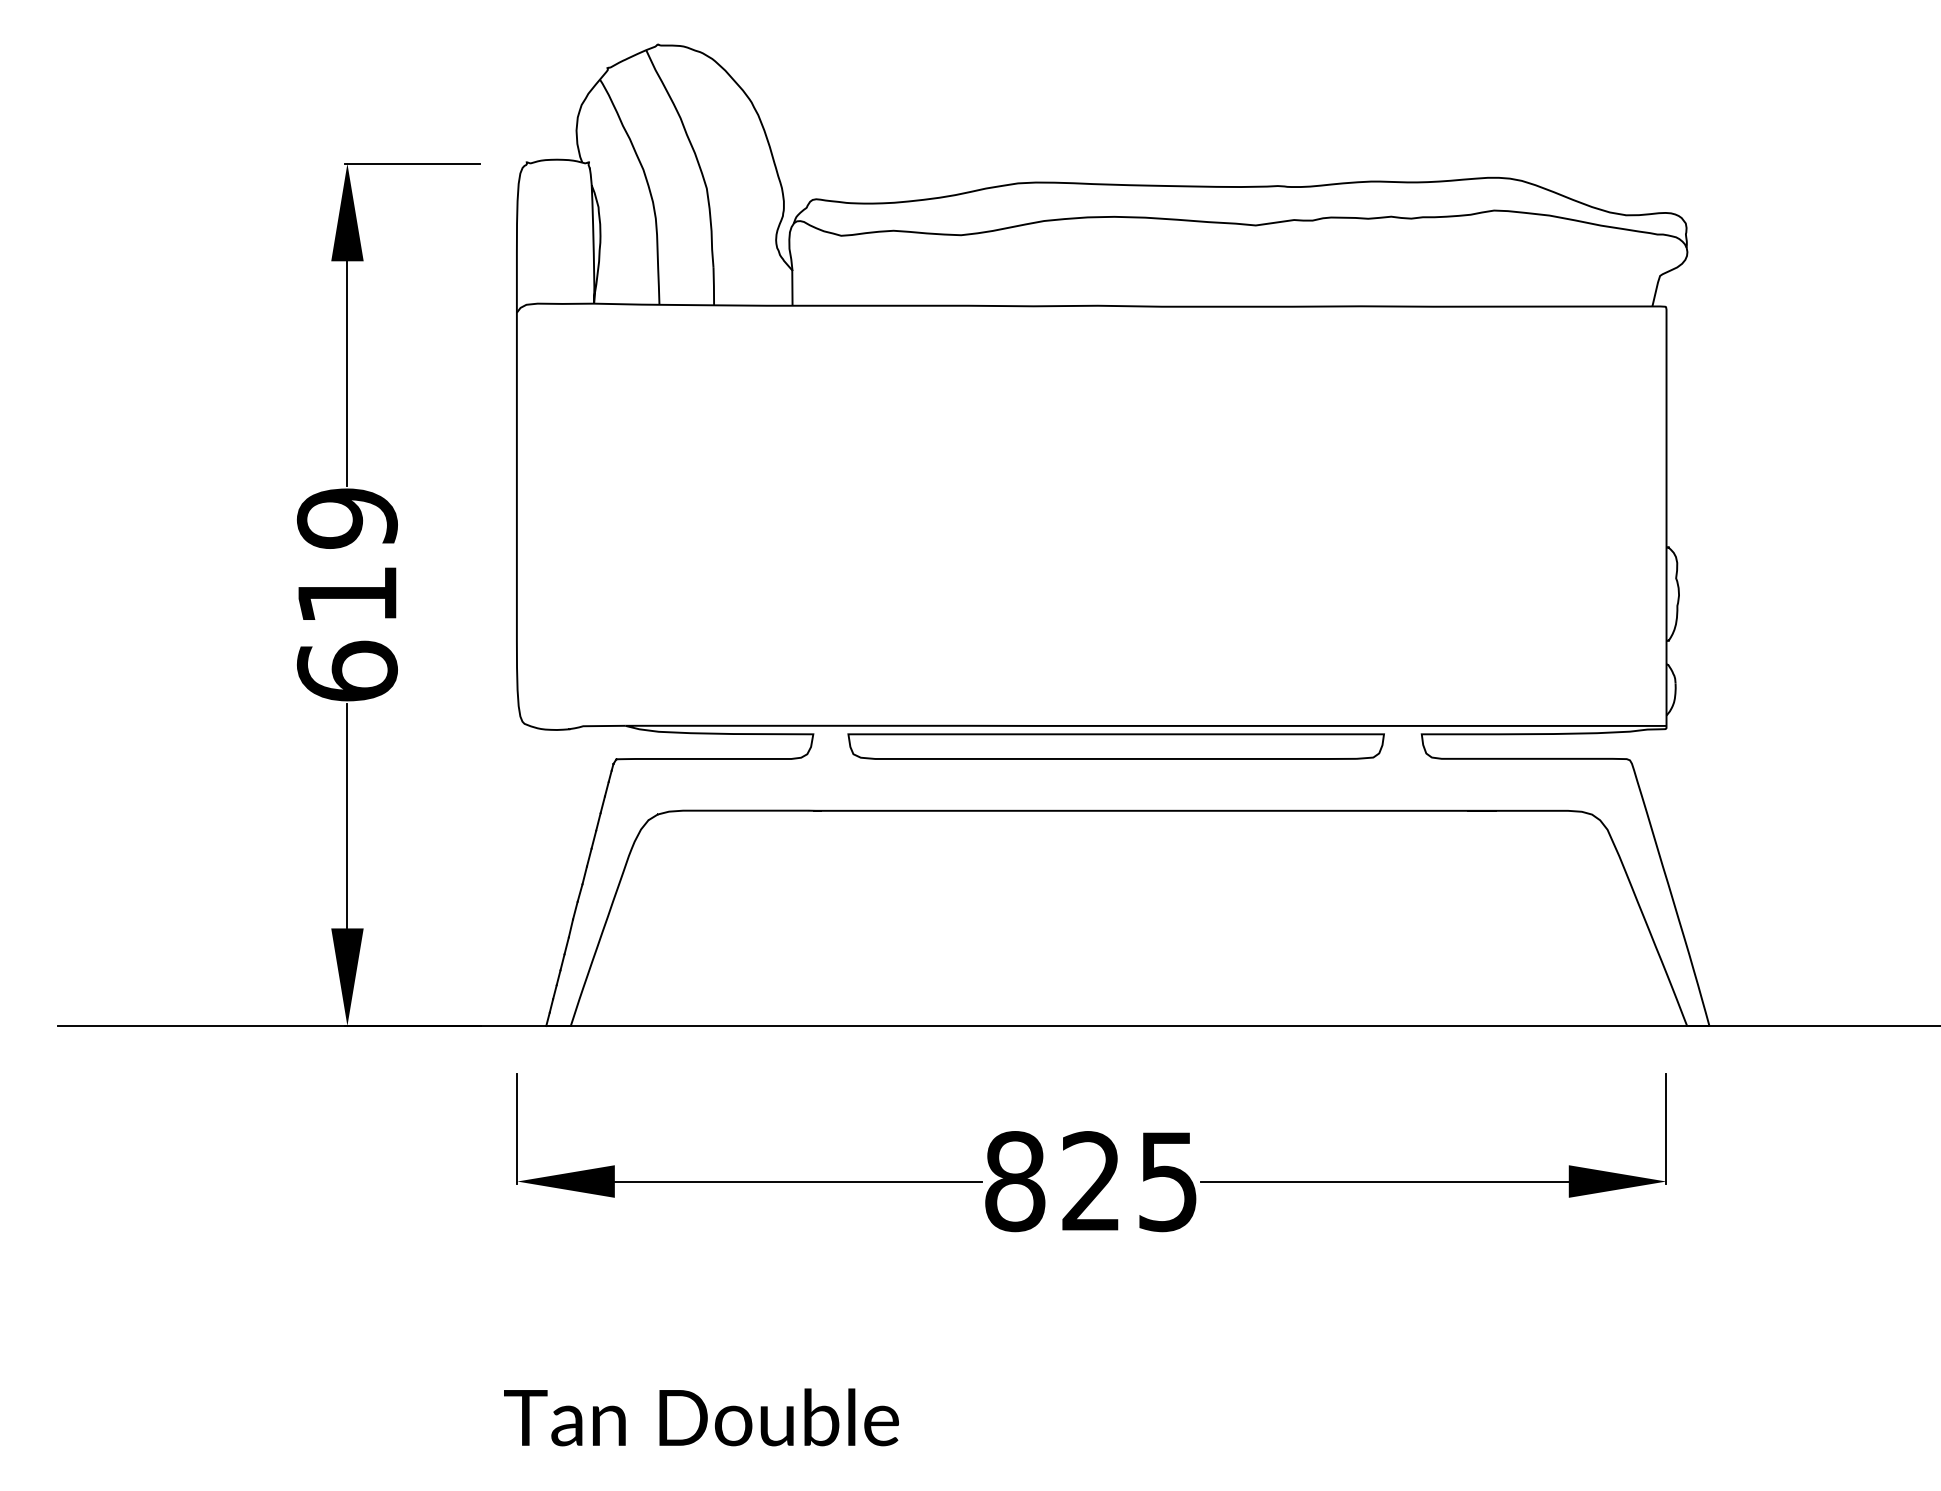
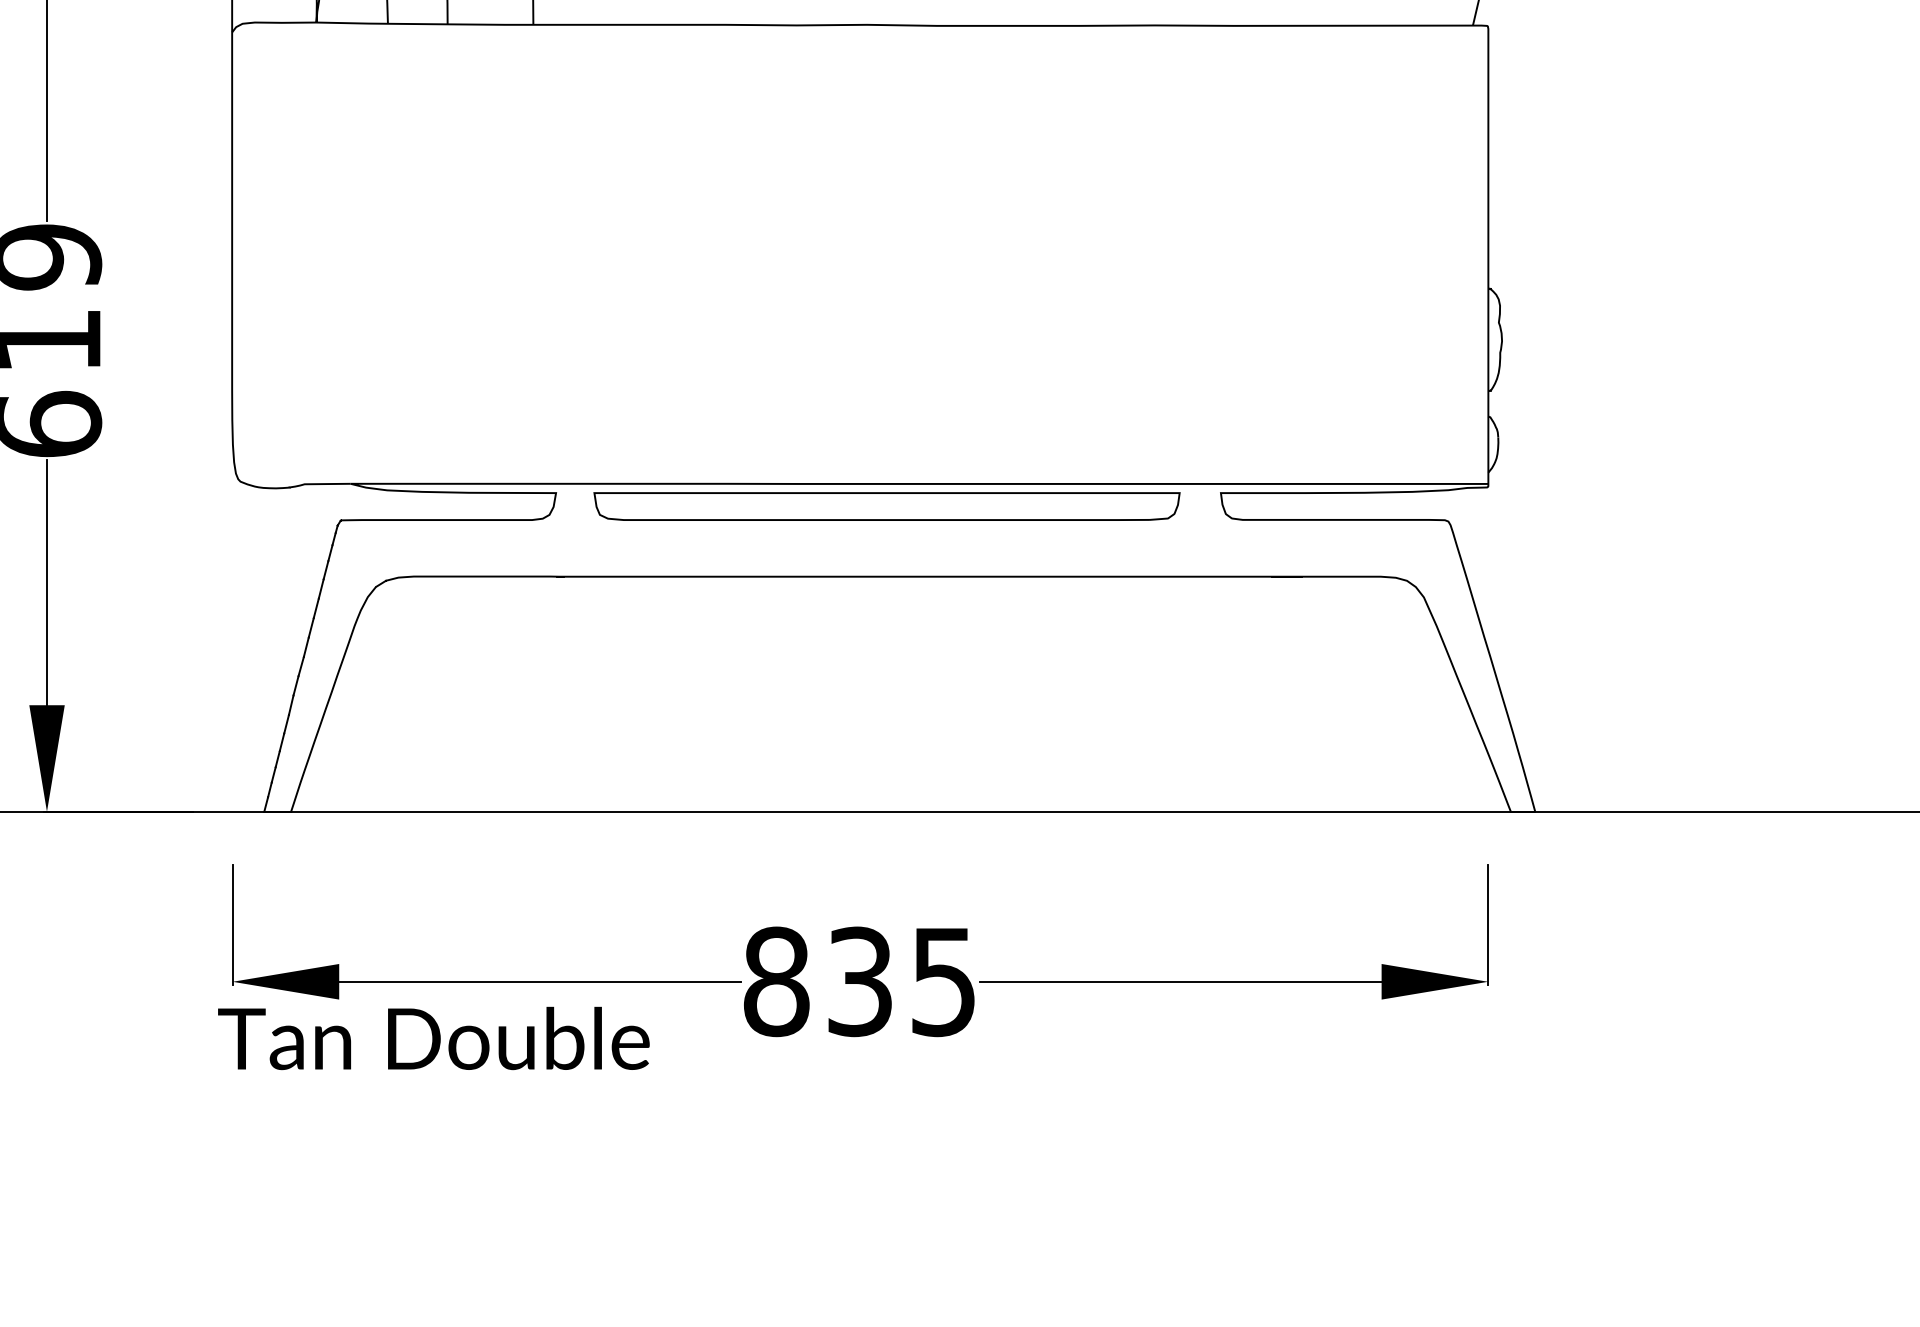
text: (1091, 1181) -> (860, 981), 825 -> 835
text: (701, 1417) -> (433, 1038), moved

